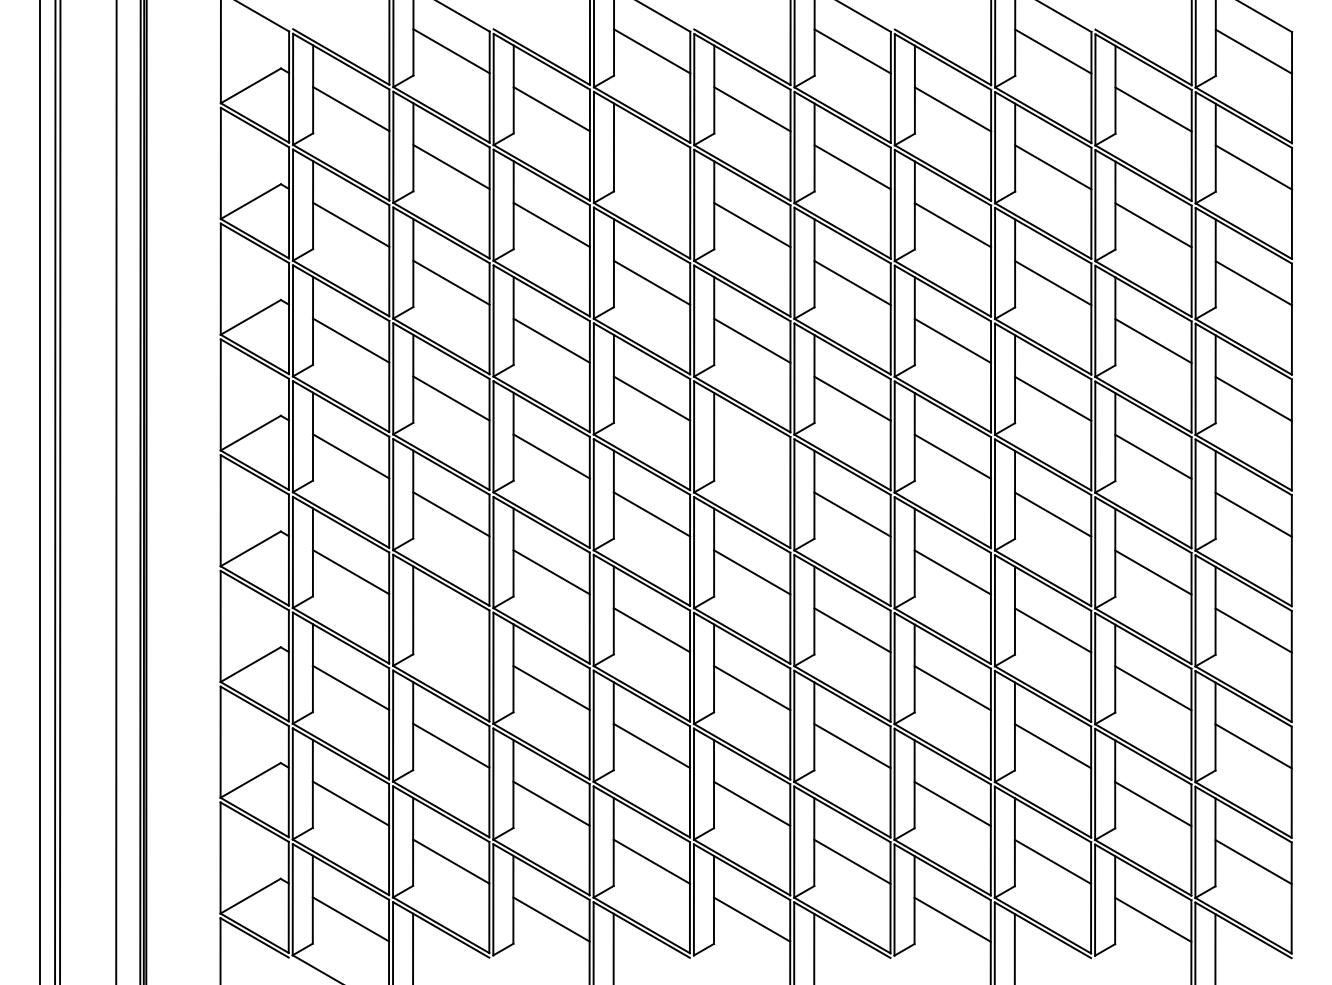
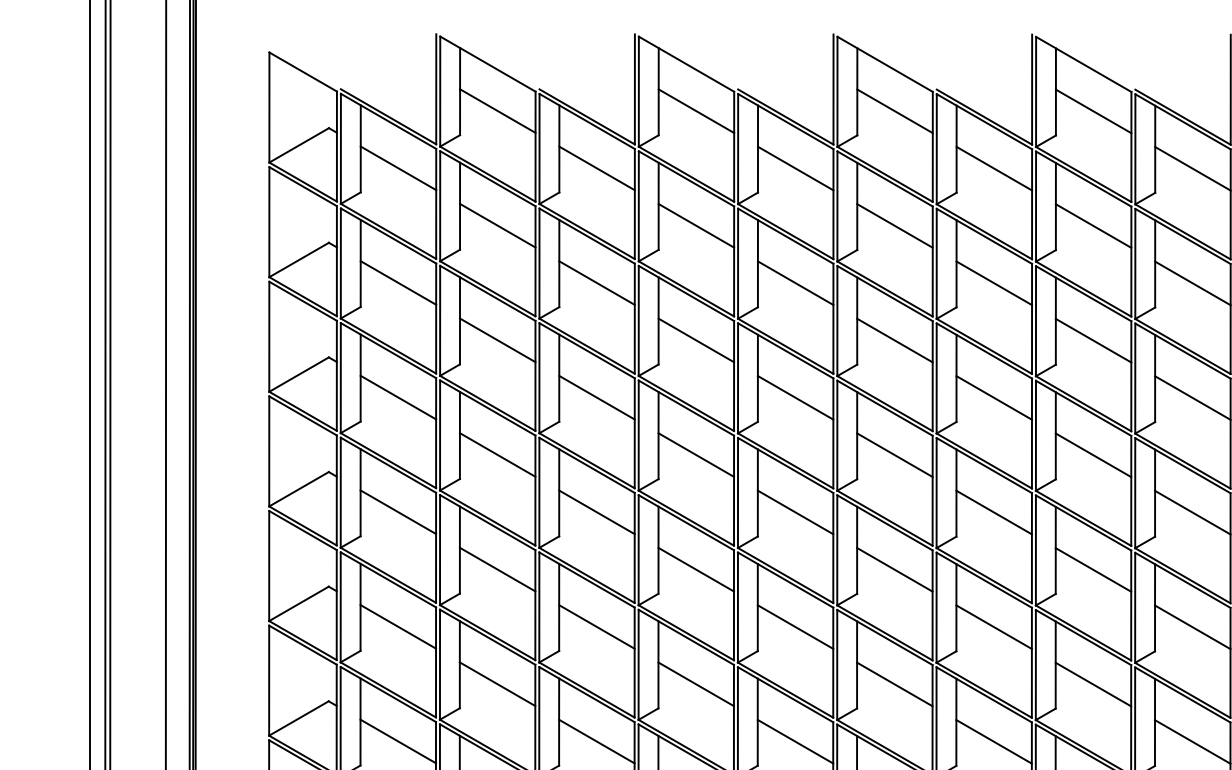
line: (652, 167) -> (696, 226), added
line: (752, 456) -> (795, 512), added
line: (451, 630) -> (497, 684), added

